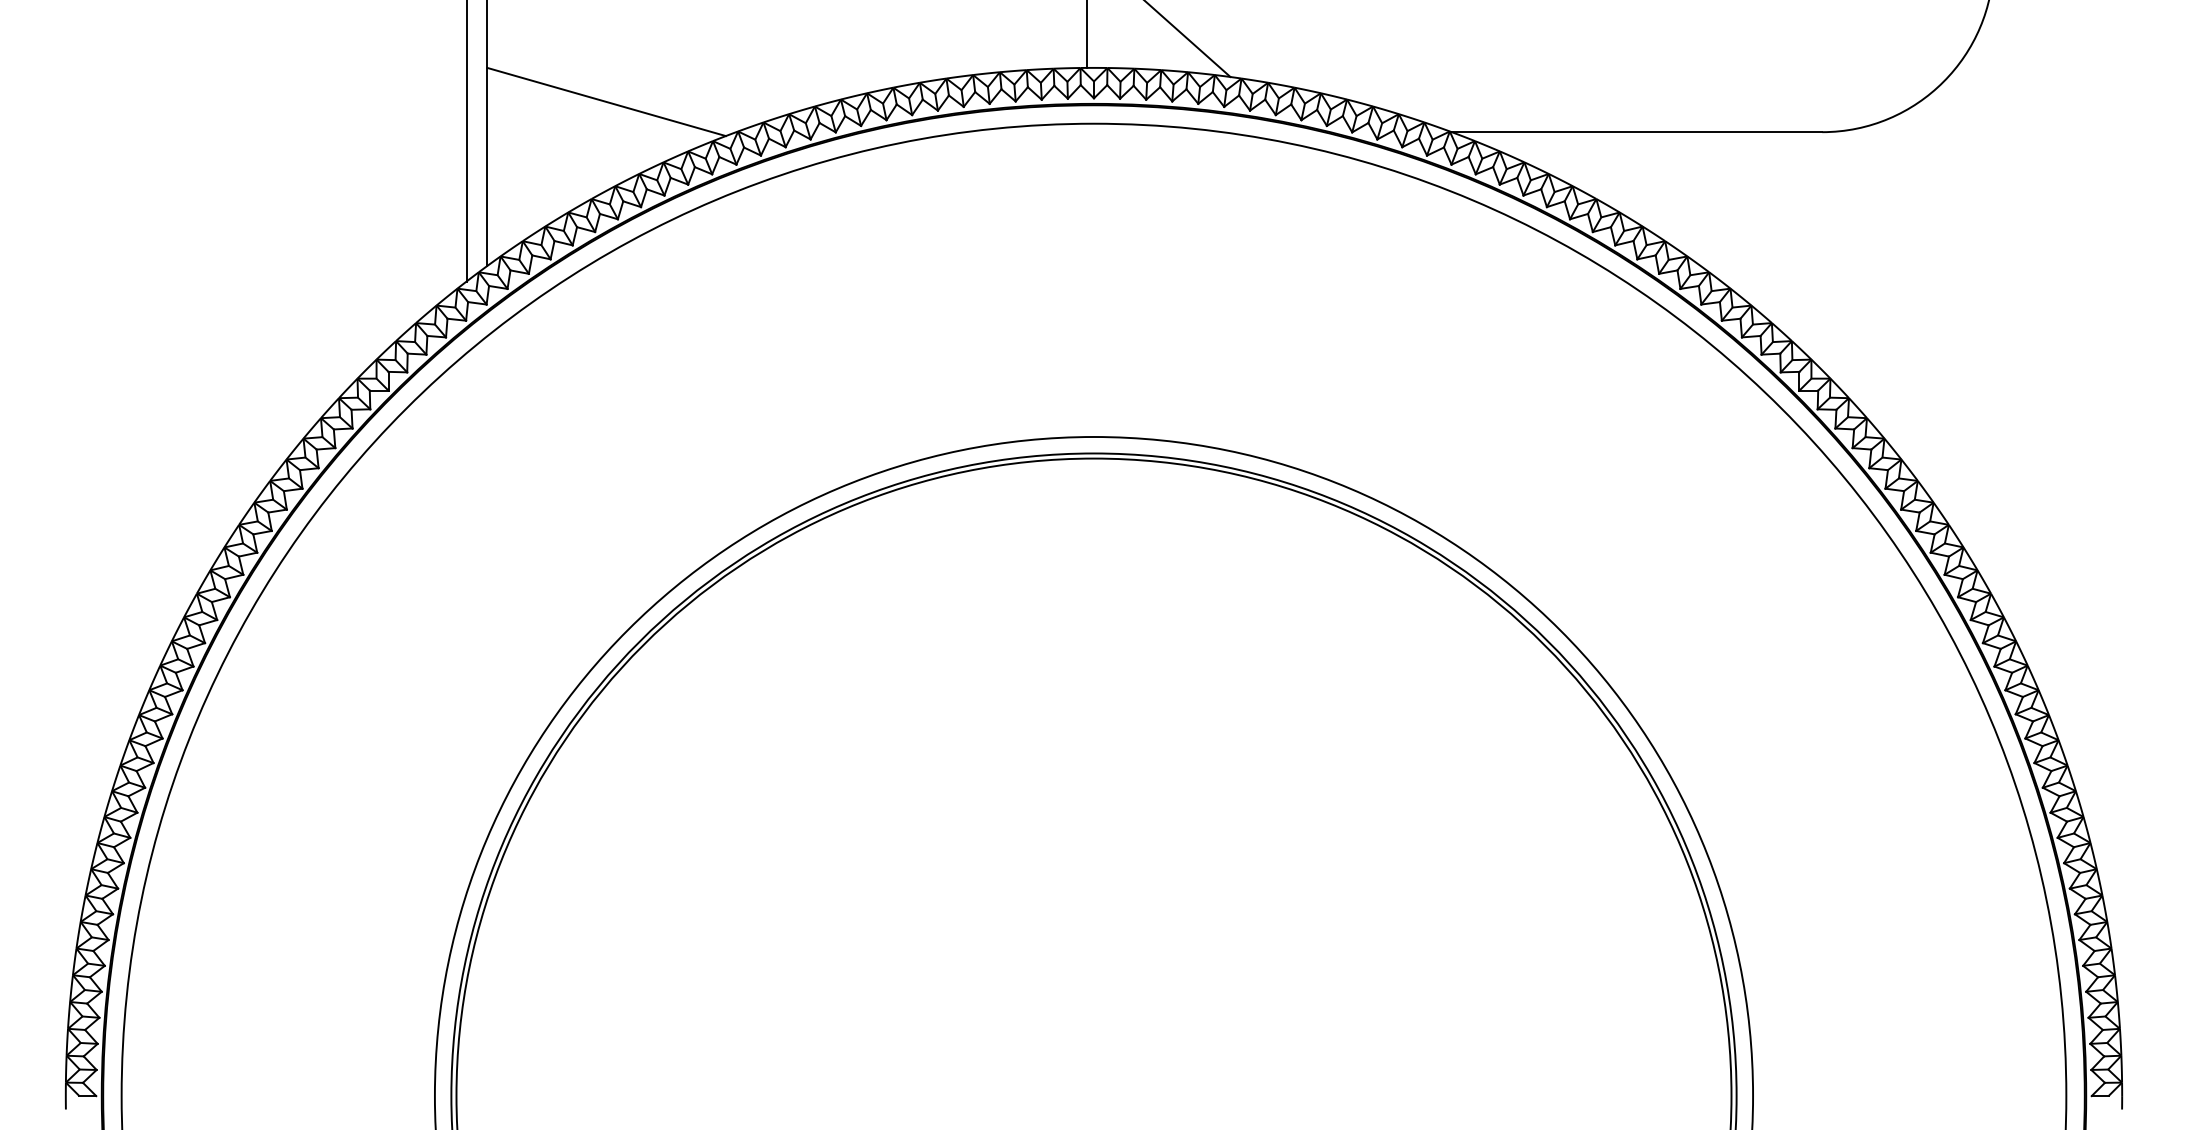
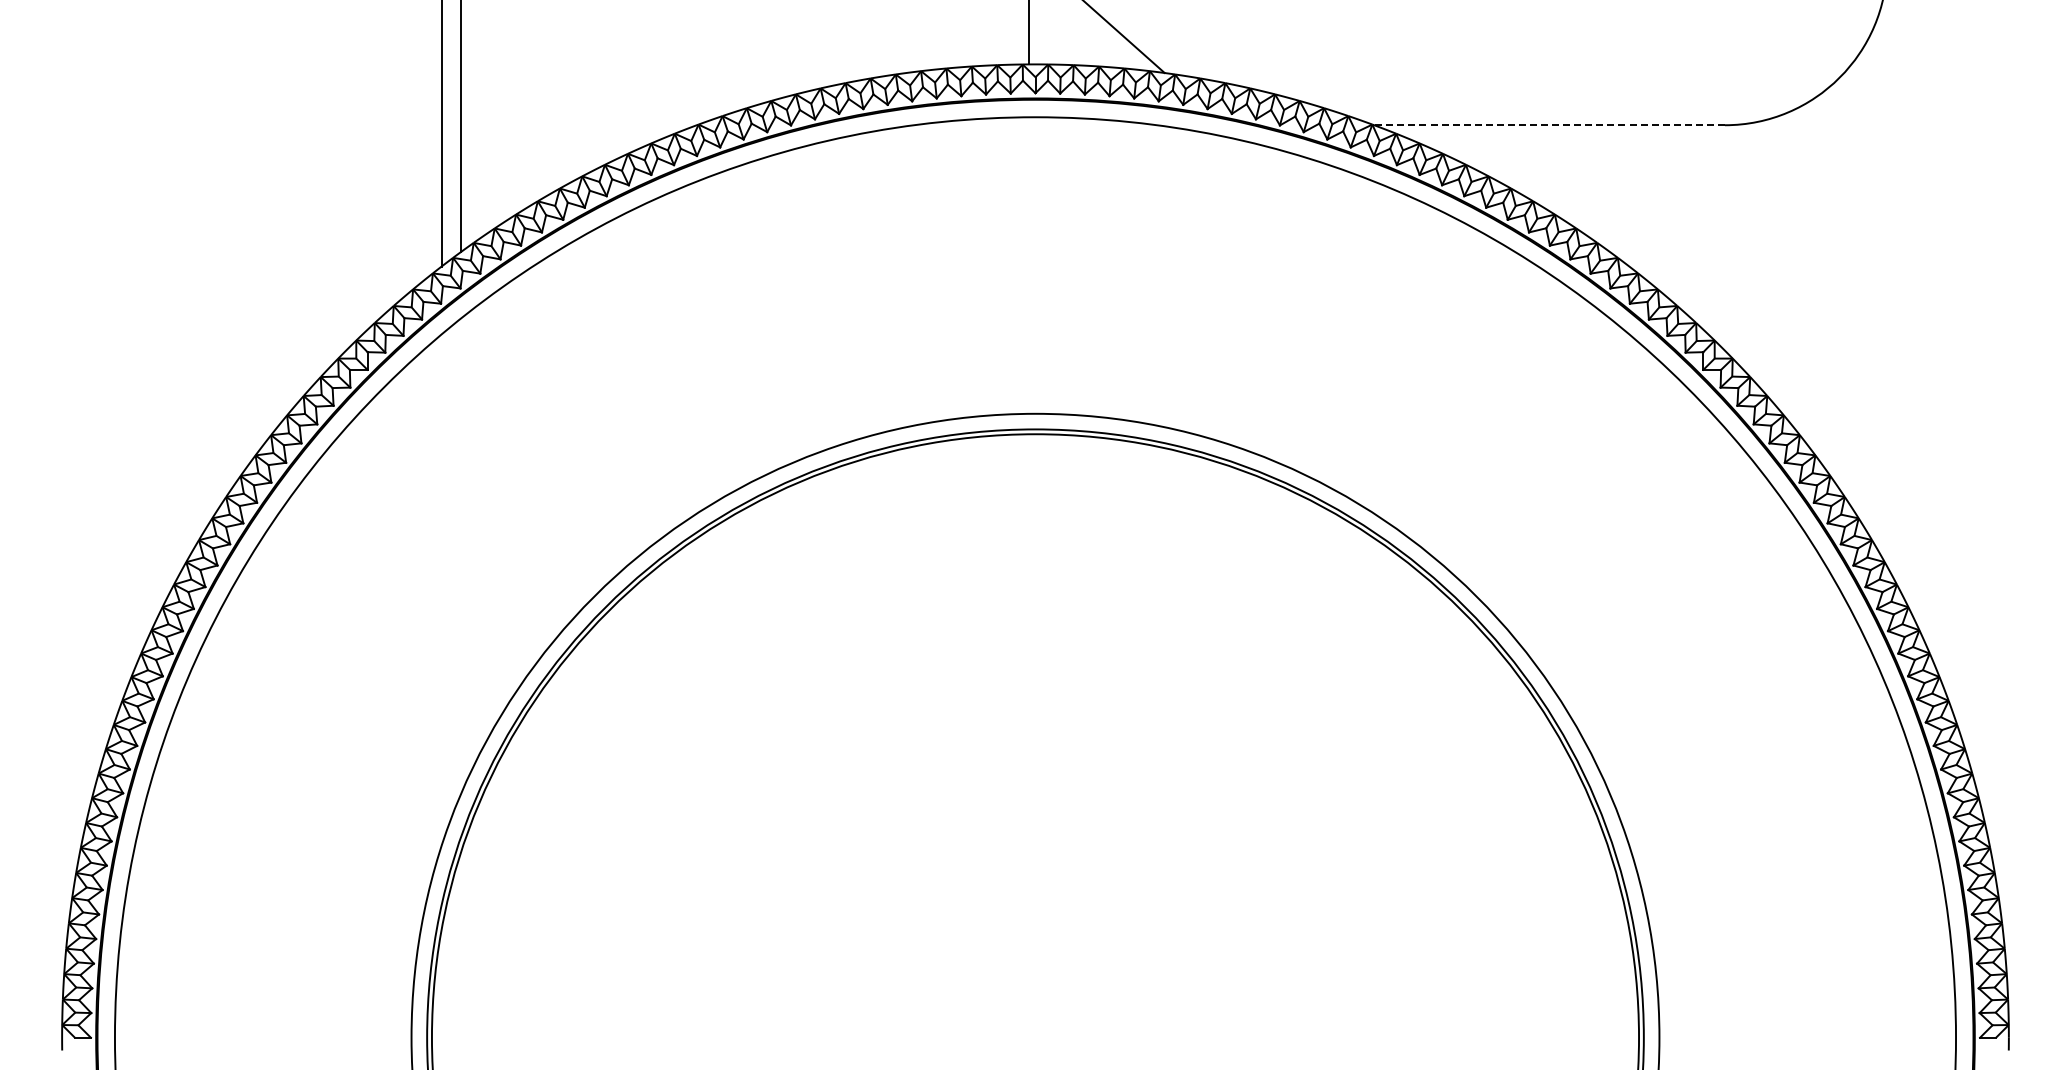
line: (607, 101) -> (574, 96), removed
line: (1636, 132) -> (1549, 125), solid -> dashed

